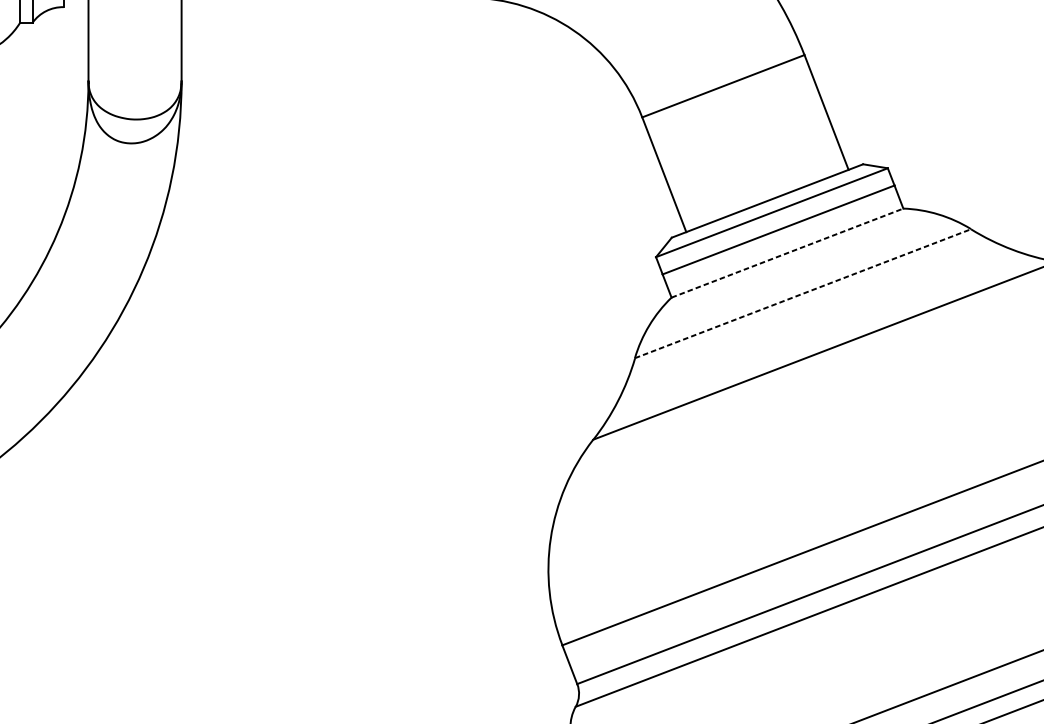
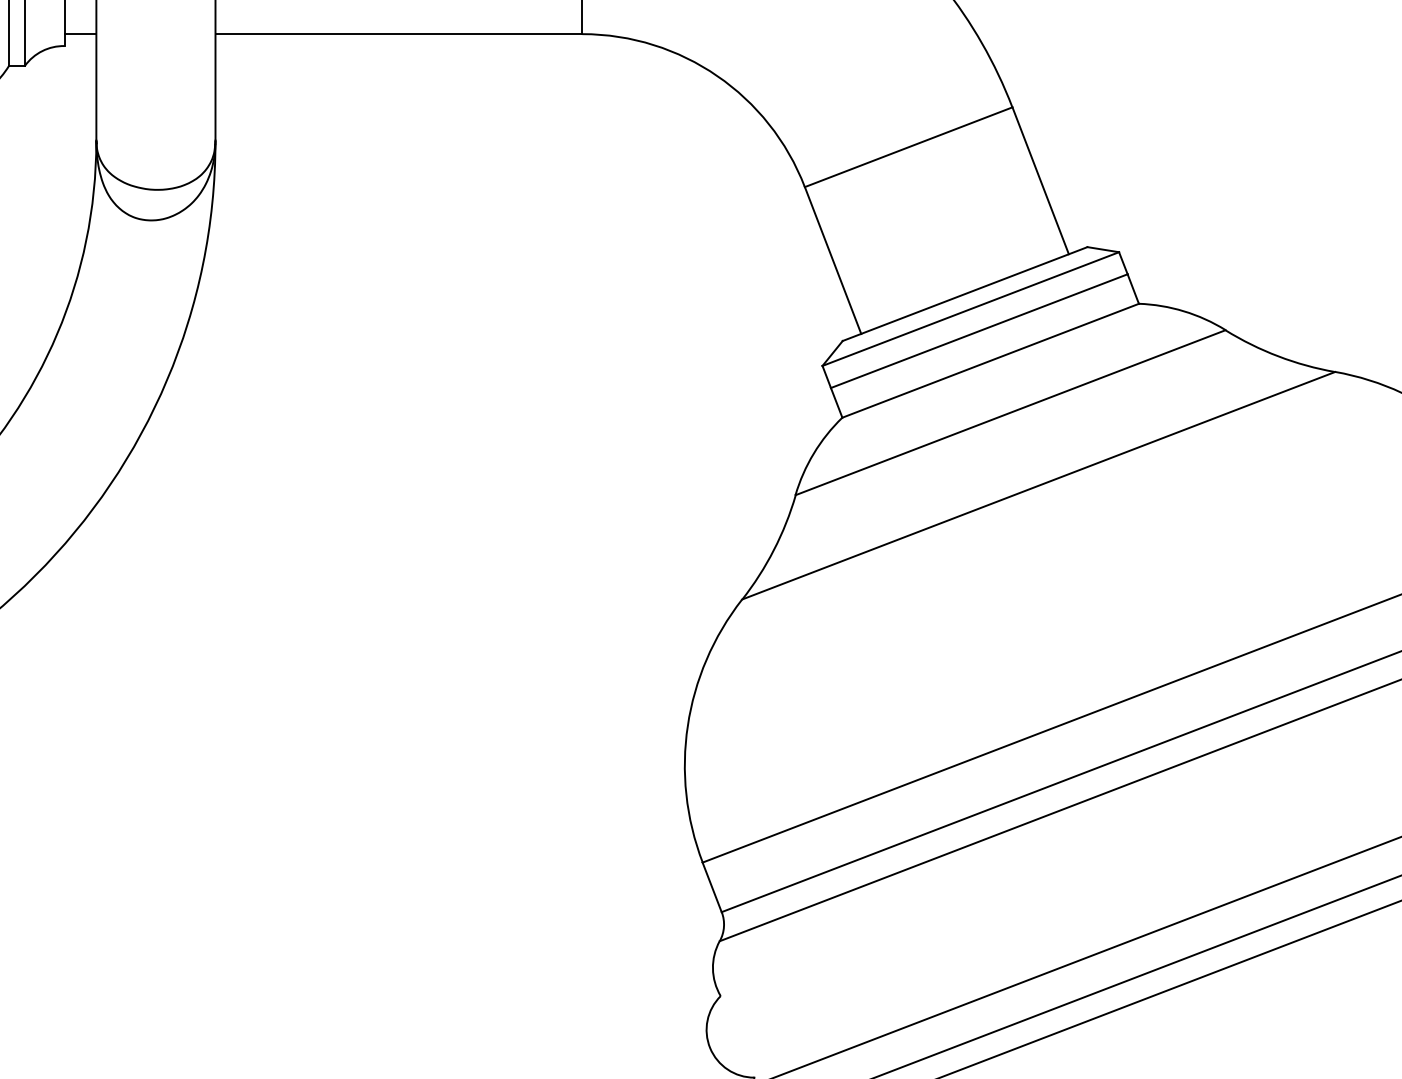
line: (787, 252) -> (990, 360), dashed -> solid
line: (803, 293) -> (1011, 412), dashed -> solid

